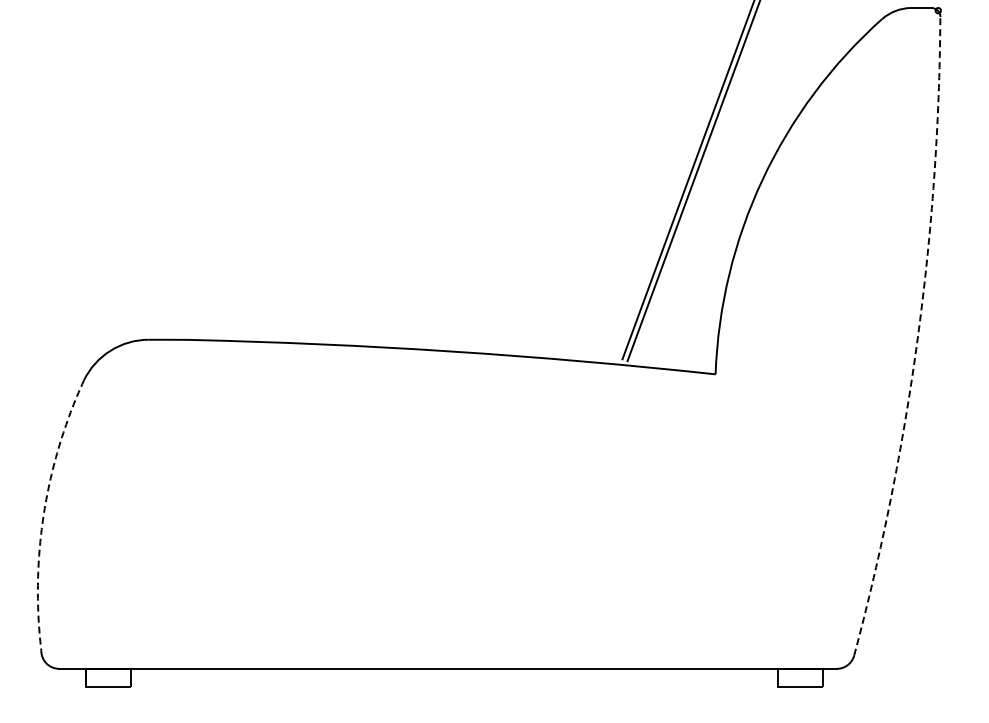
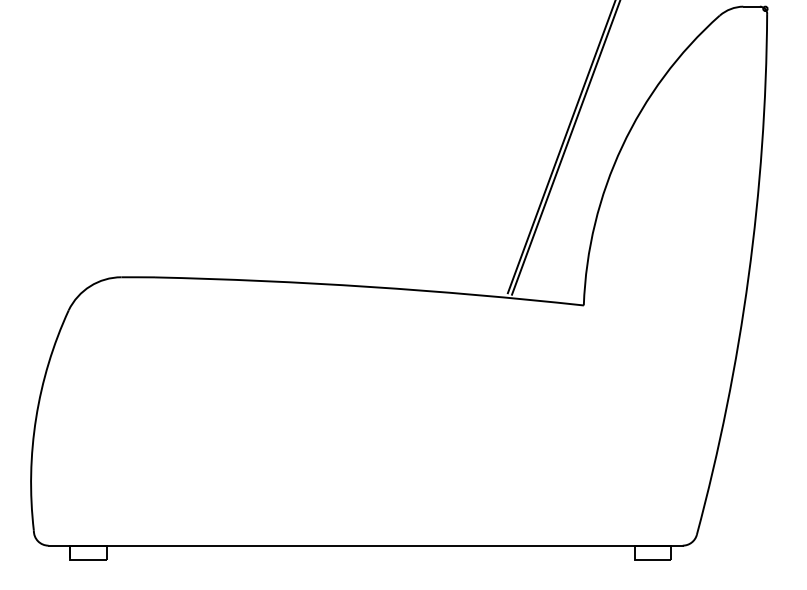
arc: (917, 339) -> (748, 277), dashed -> solid
arc: (44, 512) -> (36, 418), dashed -> solid

